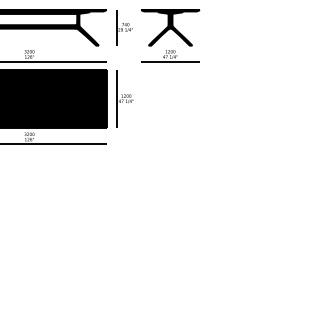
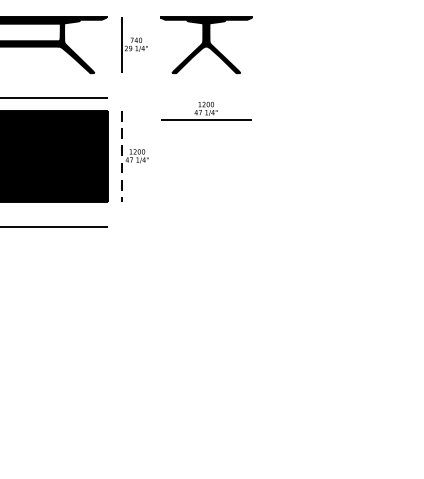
part: (170, 56) -> (206, 111), moved
line: (116, 99) -> (122, 157), solid -> dashed

